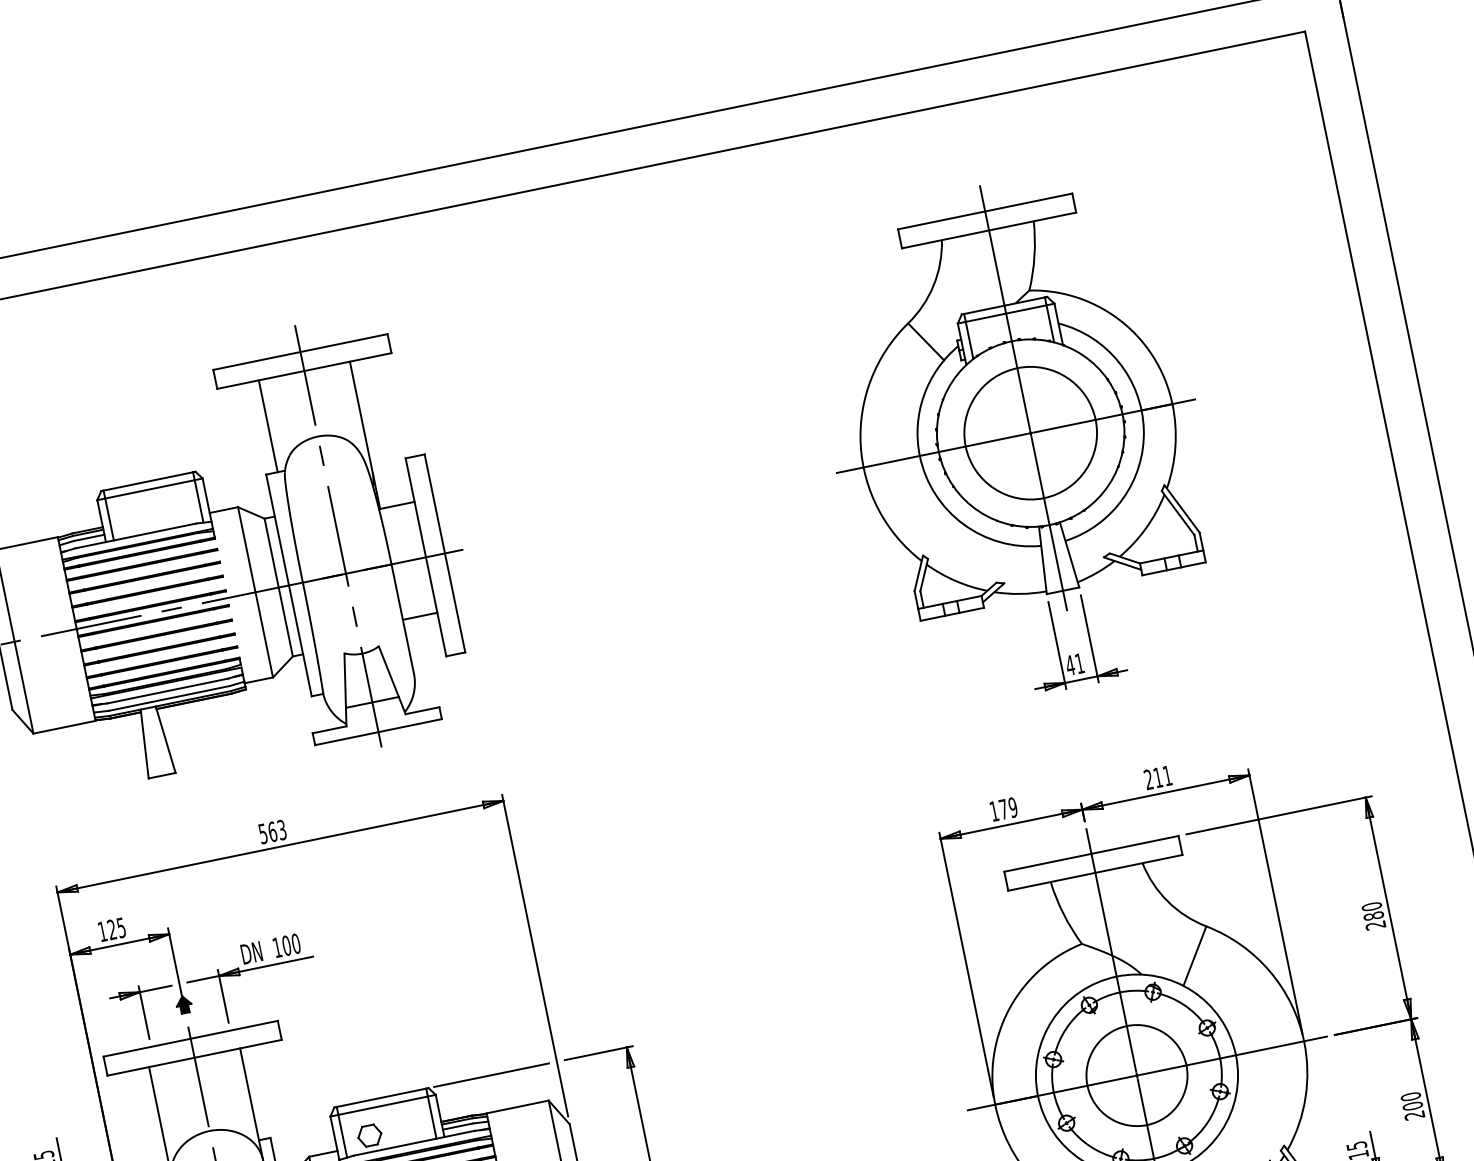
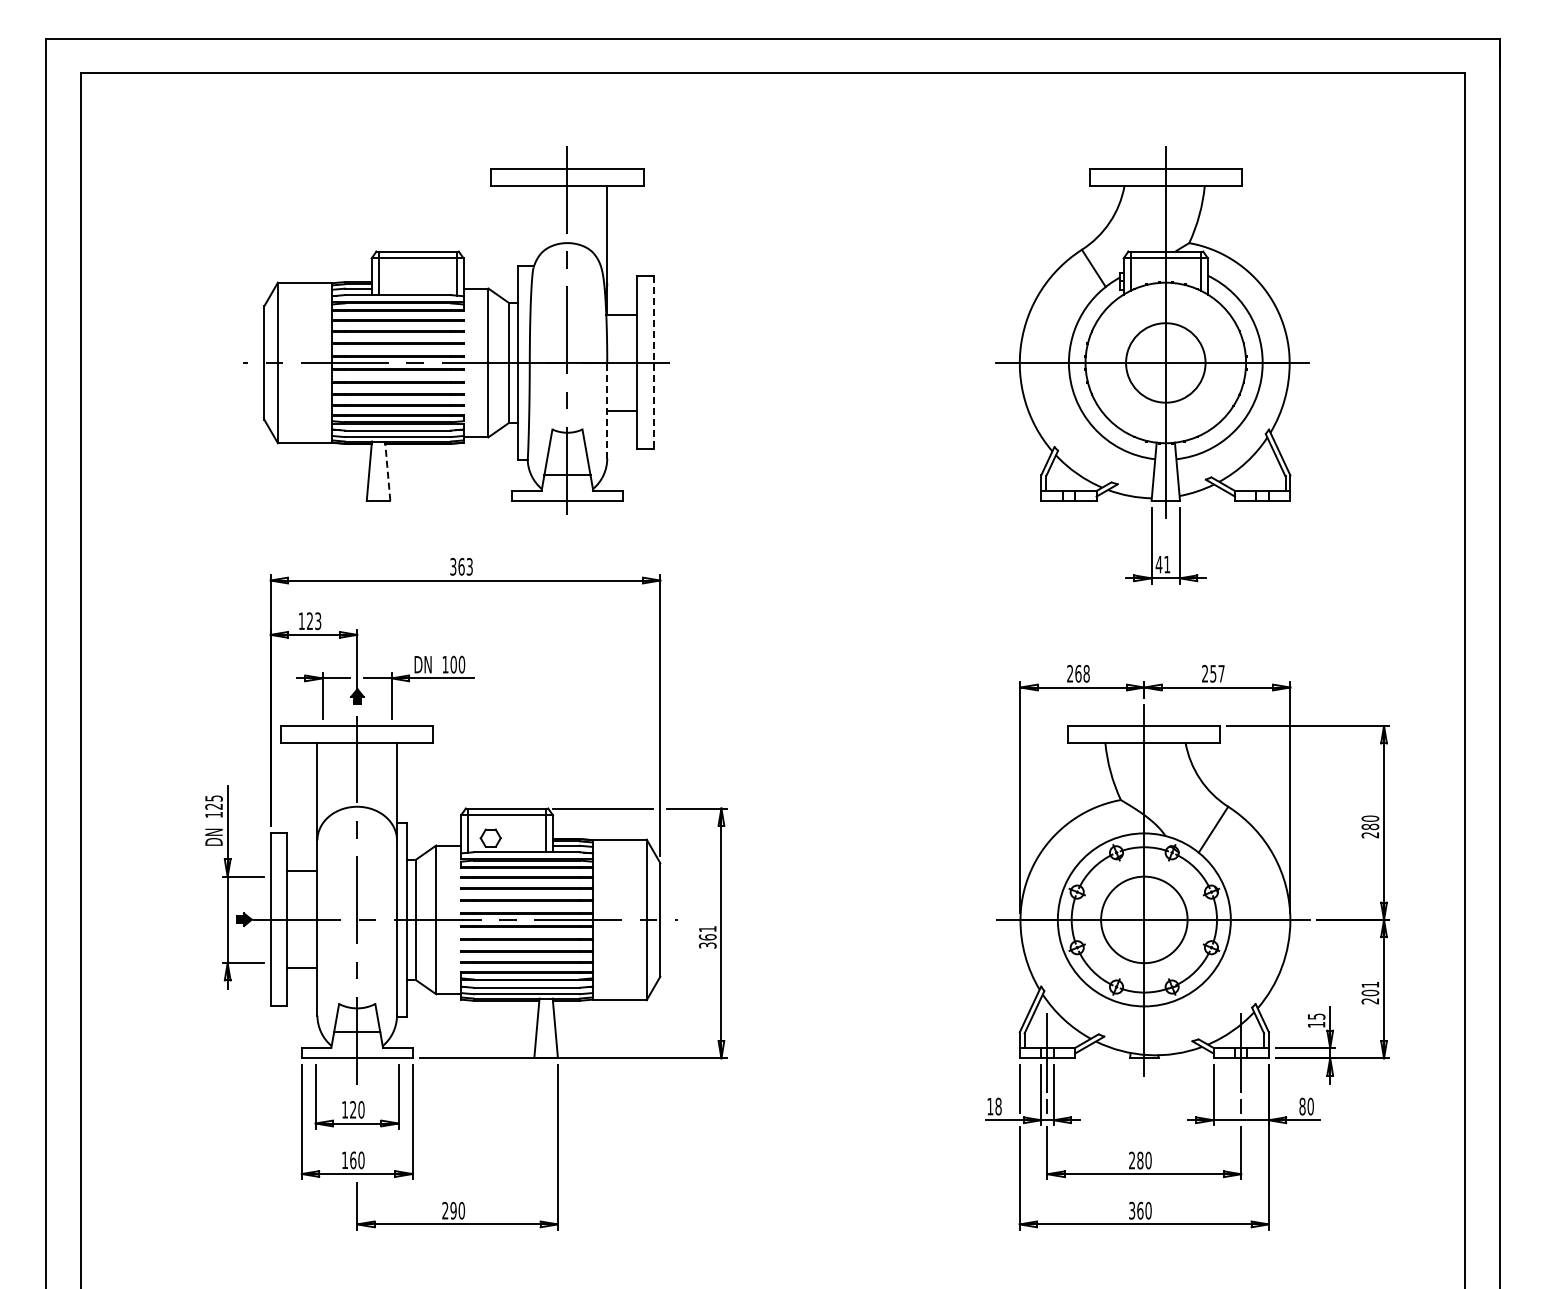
line: (267, 425) -> (527, 225), removed
circle: (1030, 432) -> (1165, 362), size x0.7
line: (444, 553) -> (653, 362), solid -> dashed
line: (402, 618) -> (607, 410), solid -> dashed
line: (165, 740) -> (387, 471), solid -> dashed
text: (1162, 776) -> (1217, 673), 211 -> 257
text: (1003, 809) -> (1078, 673), 179 -> 268
text: (263, 833) -> (453, 566), 563 -> 363
text: (121, 926) -> (318, 620), 125 -> 123
text: (1410, 1096) -> (1370, 984), 200 -> 201

